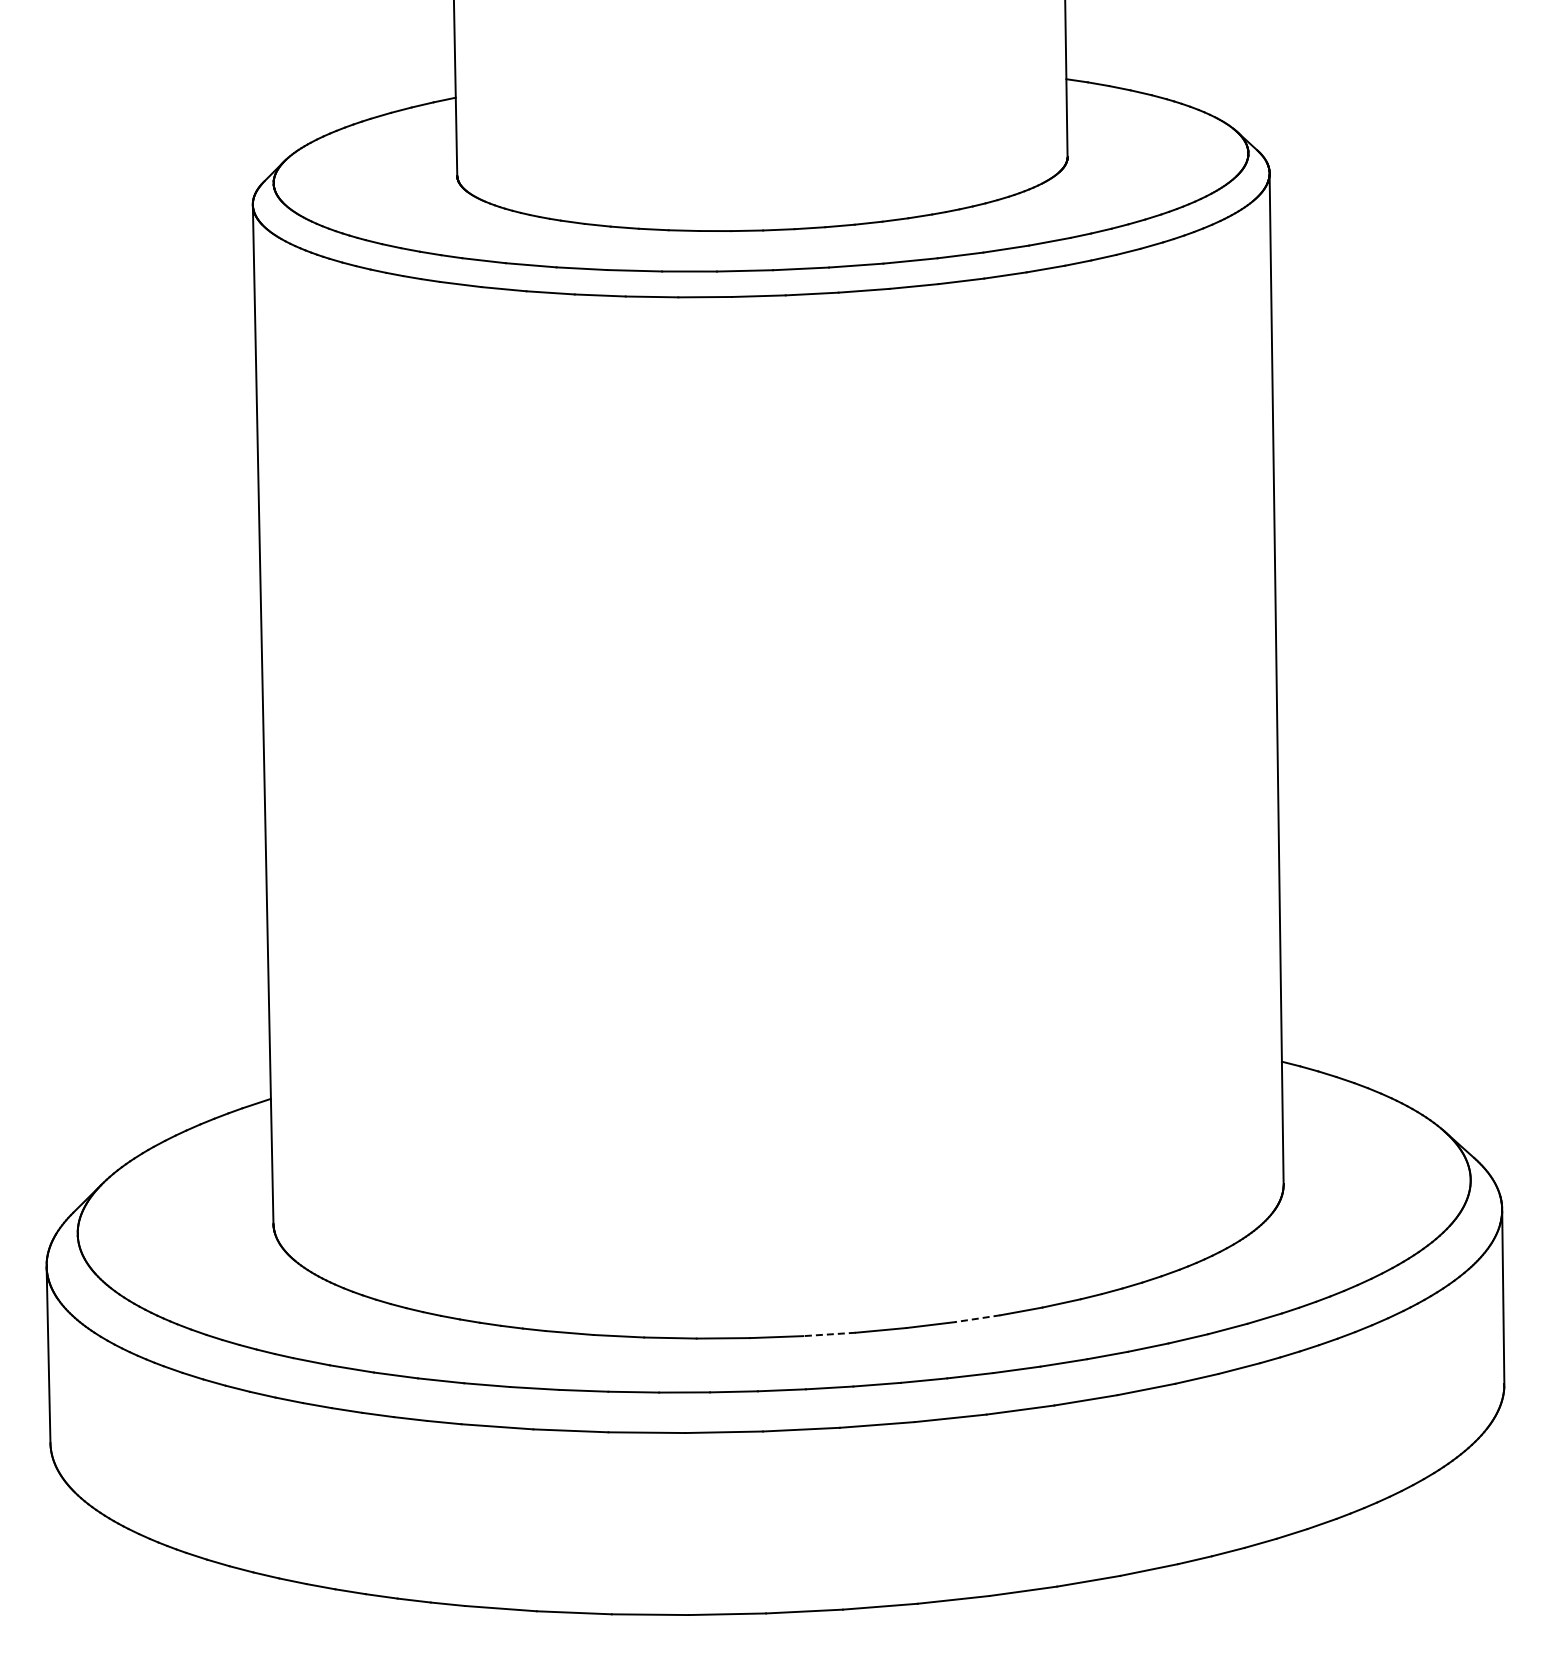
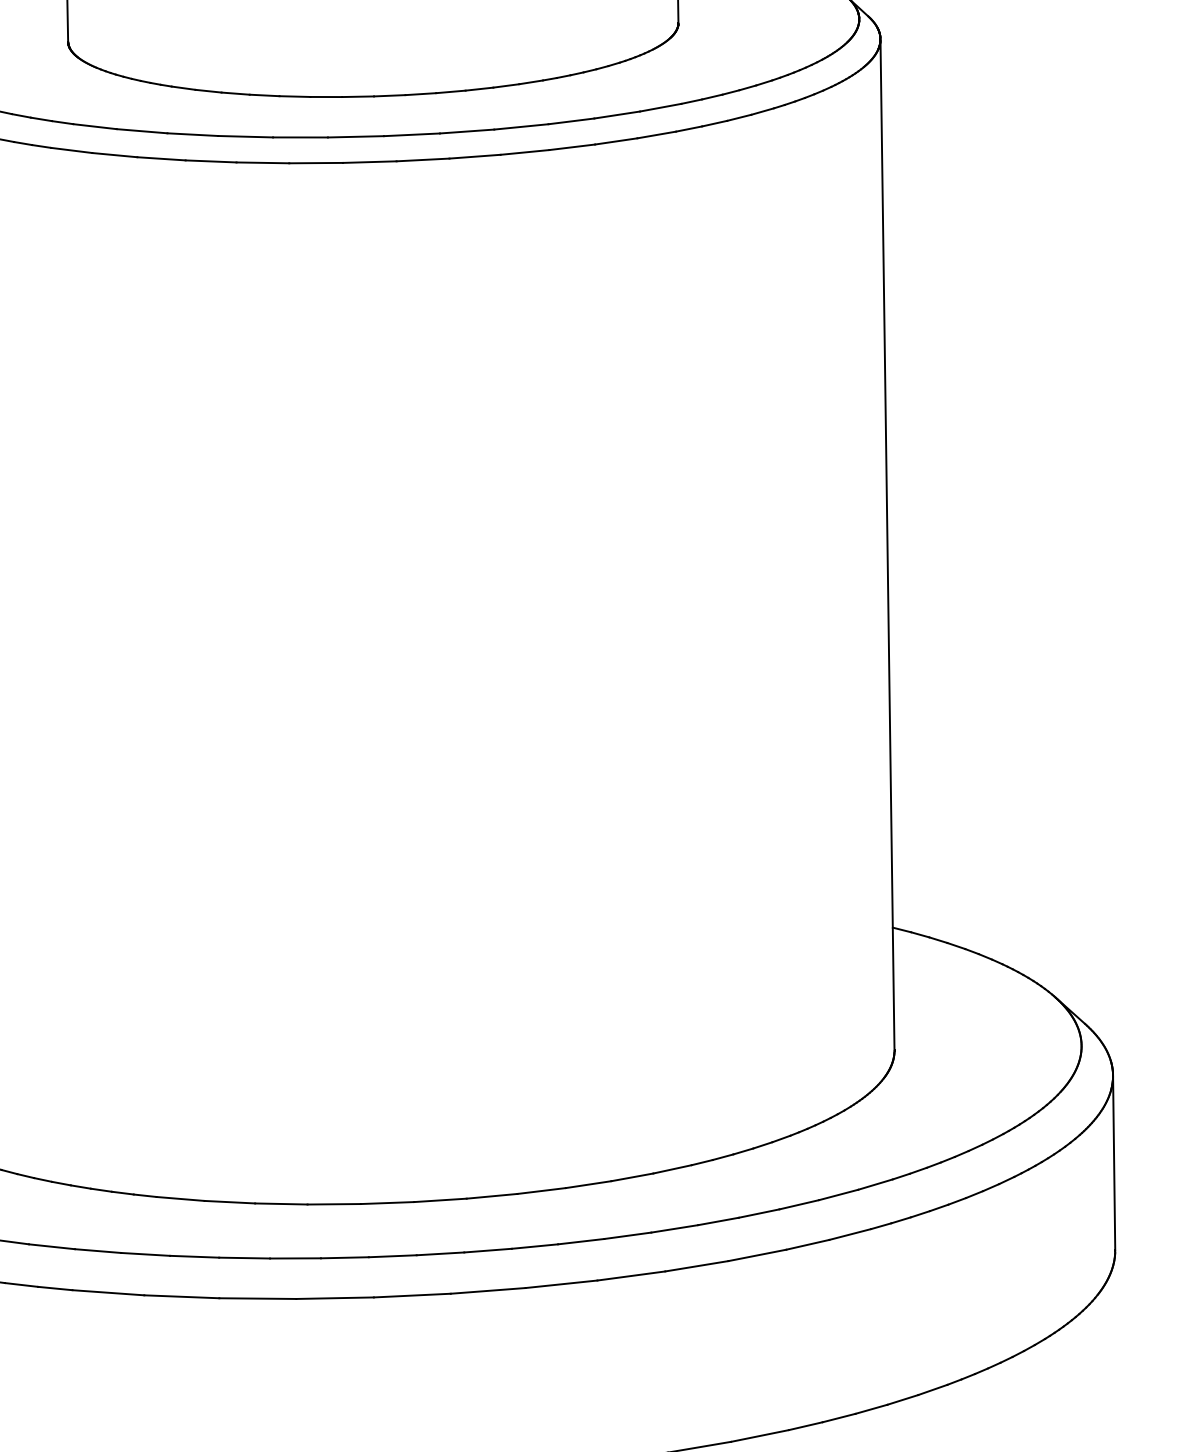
line: (977, 1318) -> (588, 1184), dashed -> solid
line: (829, 1334) -> (440, 1200), dashed -> solid

